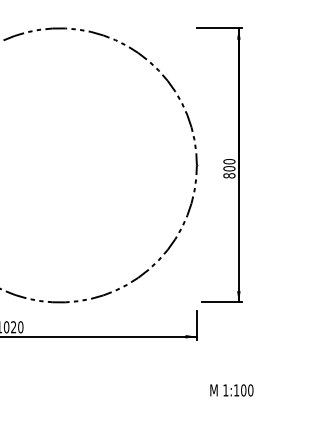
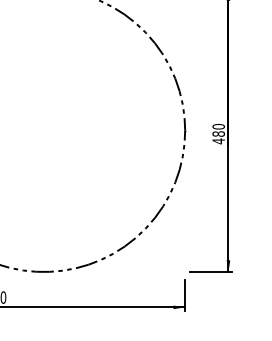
text: (229, 172) -> (218, 137), 800 -> 480

